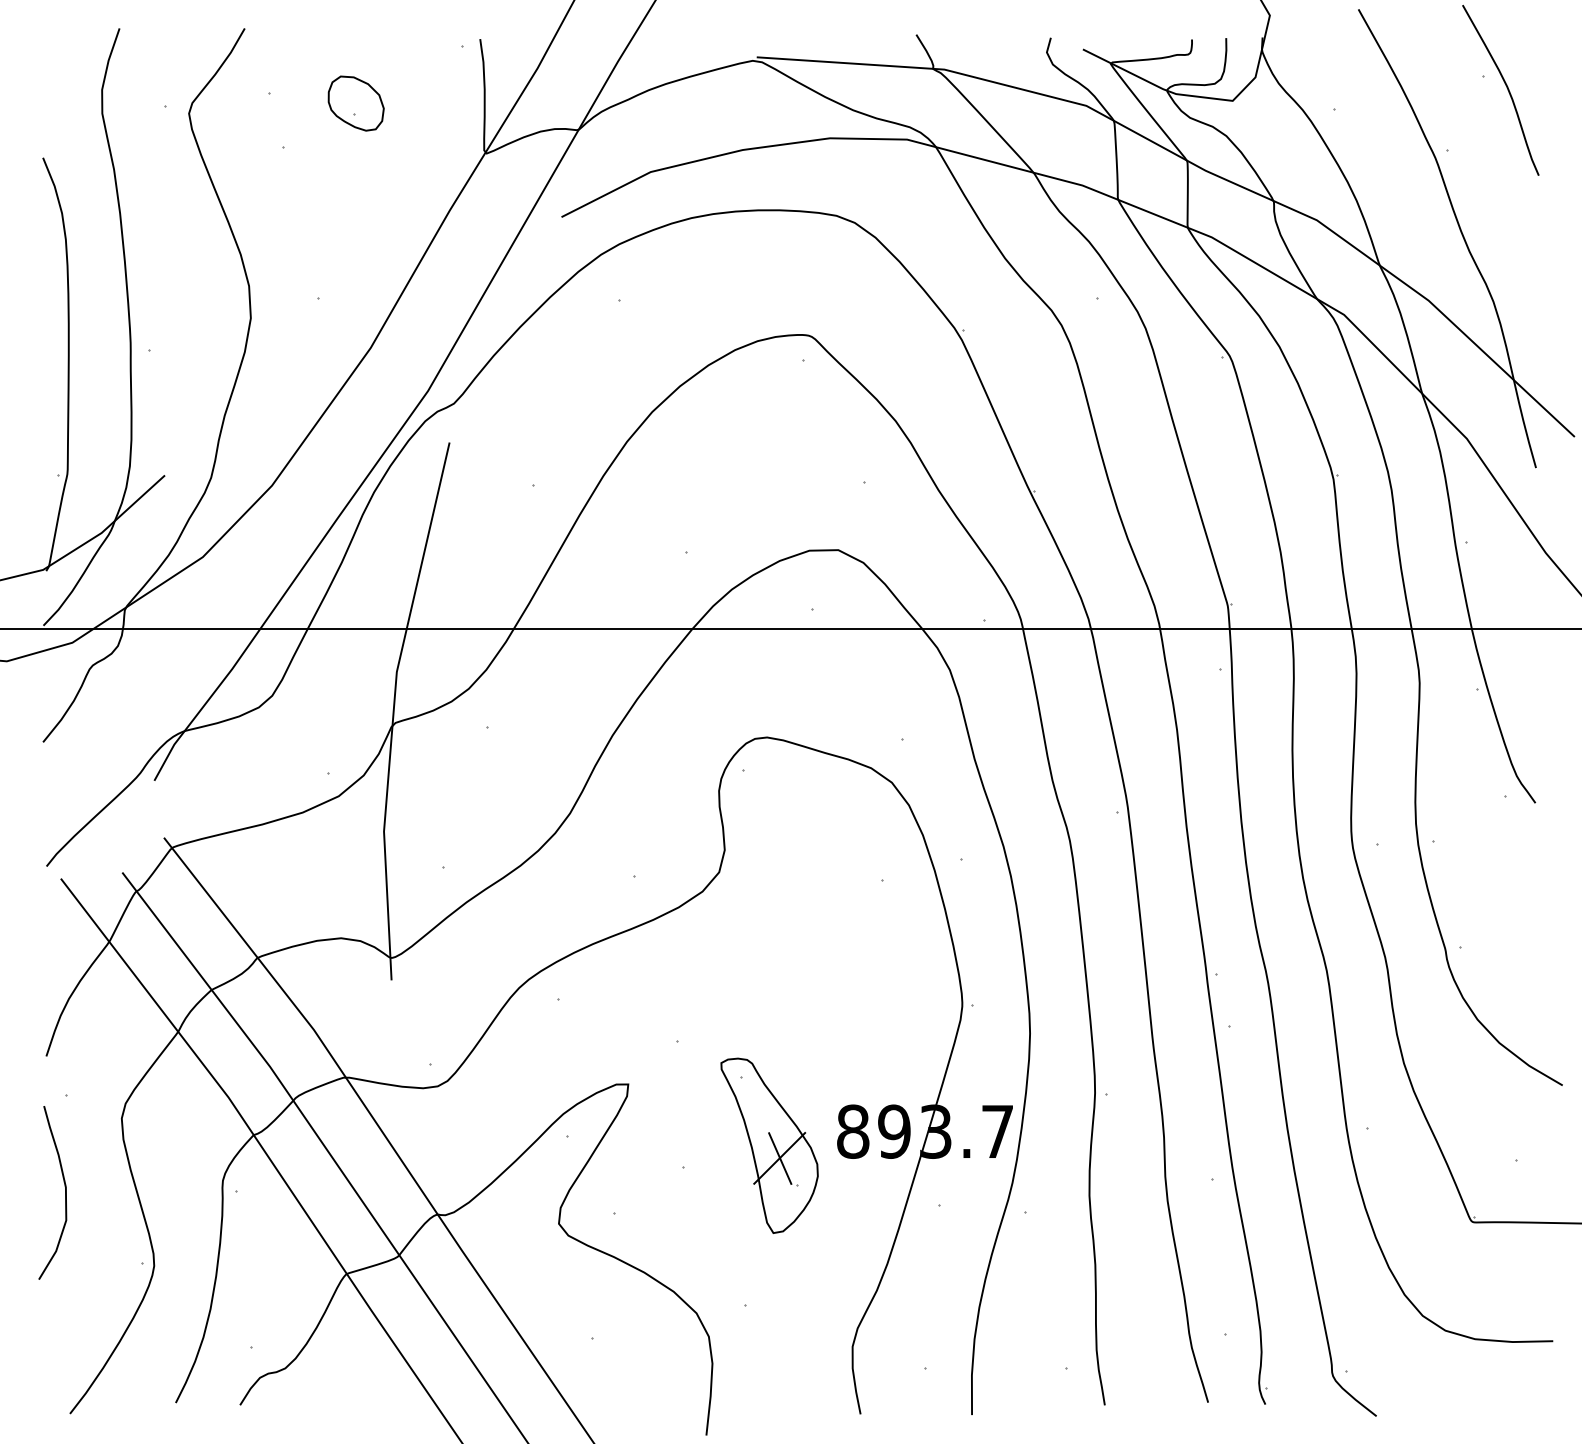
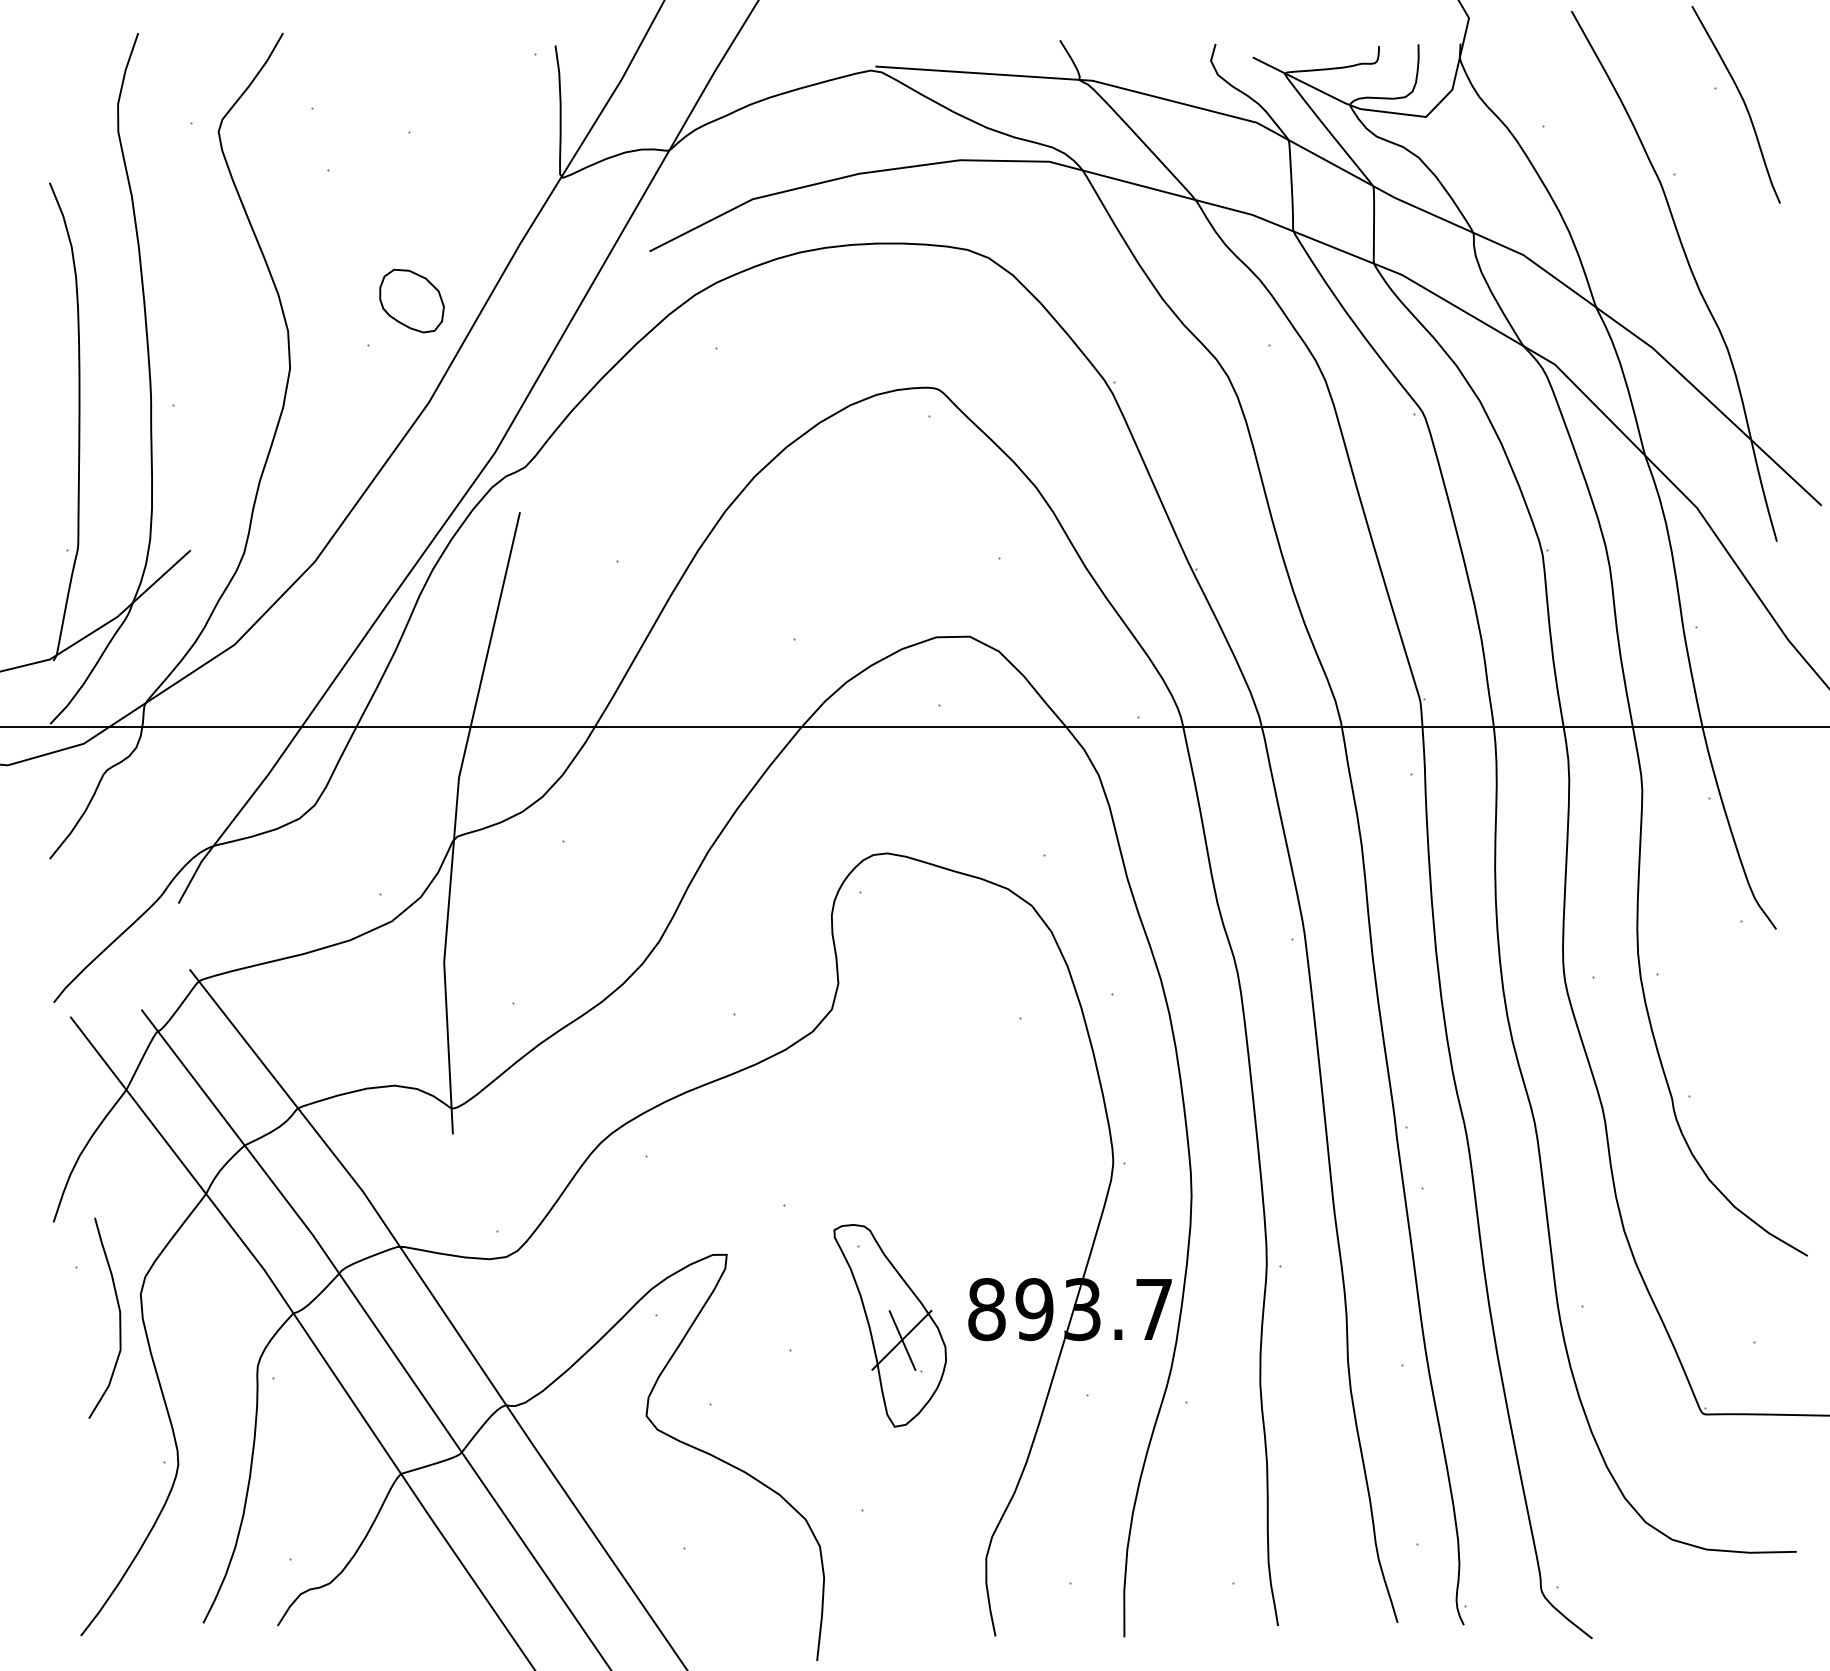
part: (355, 103) -> (411, 300), moved
curve: (65, 1192) -> (119, 1317), moved

